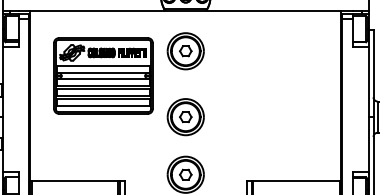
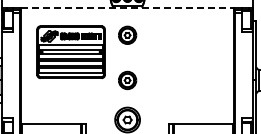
line: (185, 10) -> (127, 7), solid -> dashed
part: (185, 51) -> (127, 35), size x0.7
part: (185, 117) -> (127, 80), size x0.7

